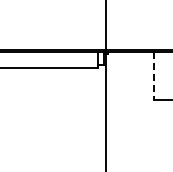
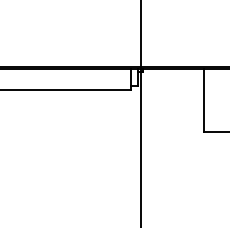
line: (153, 76) -> (203, 101), dashed -> solid

